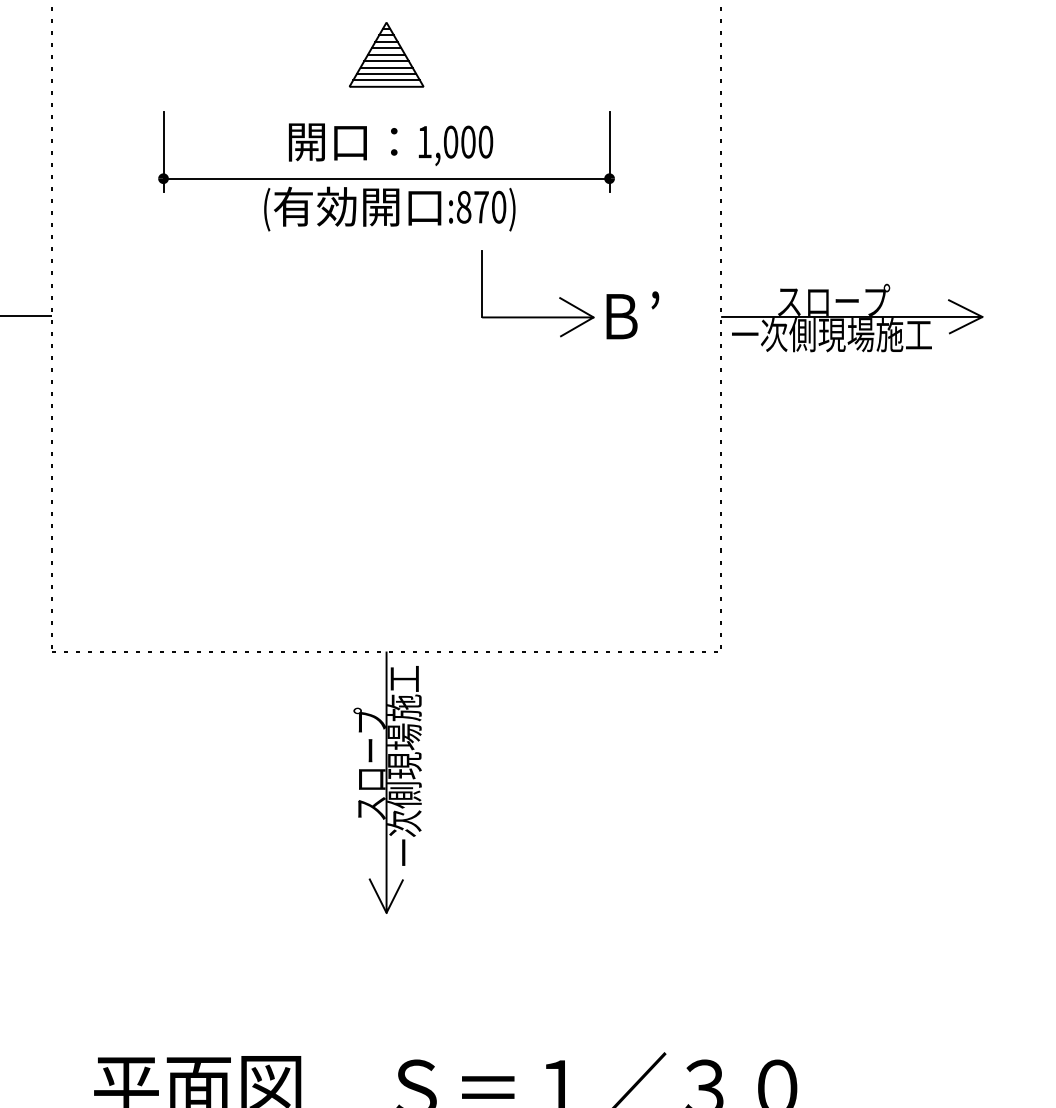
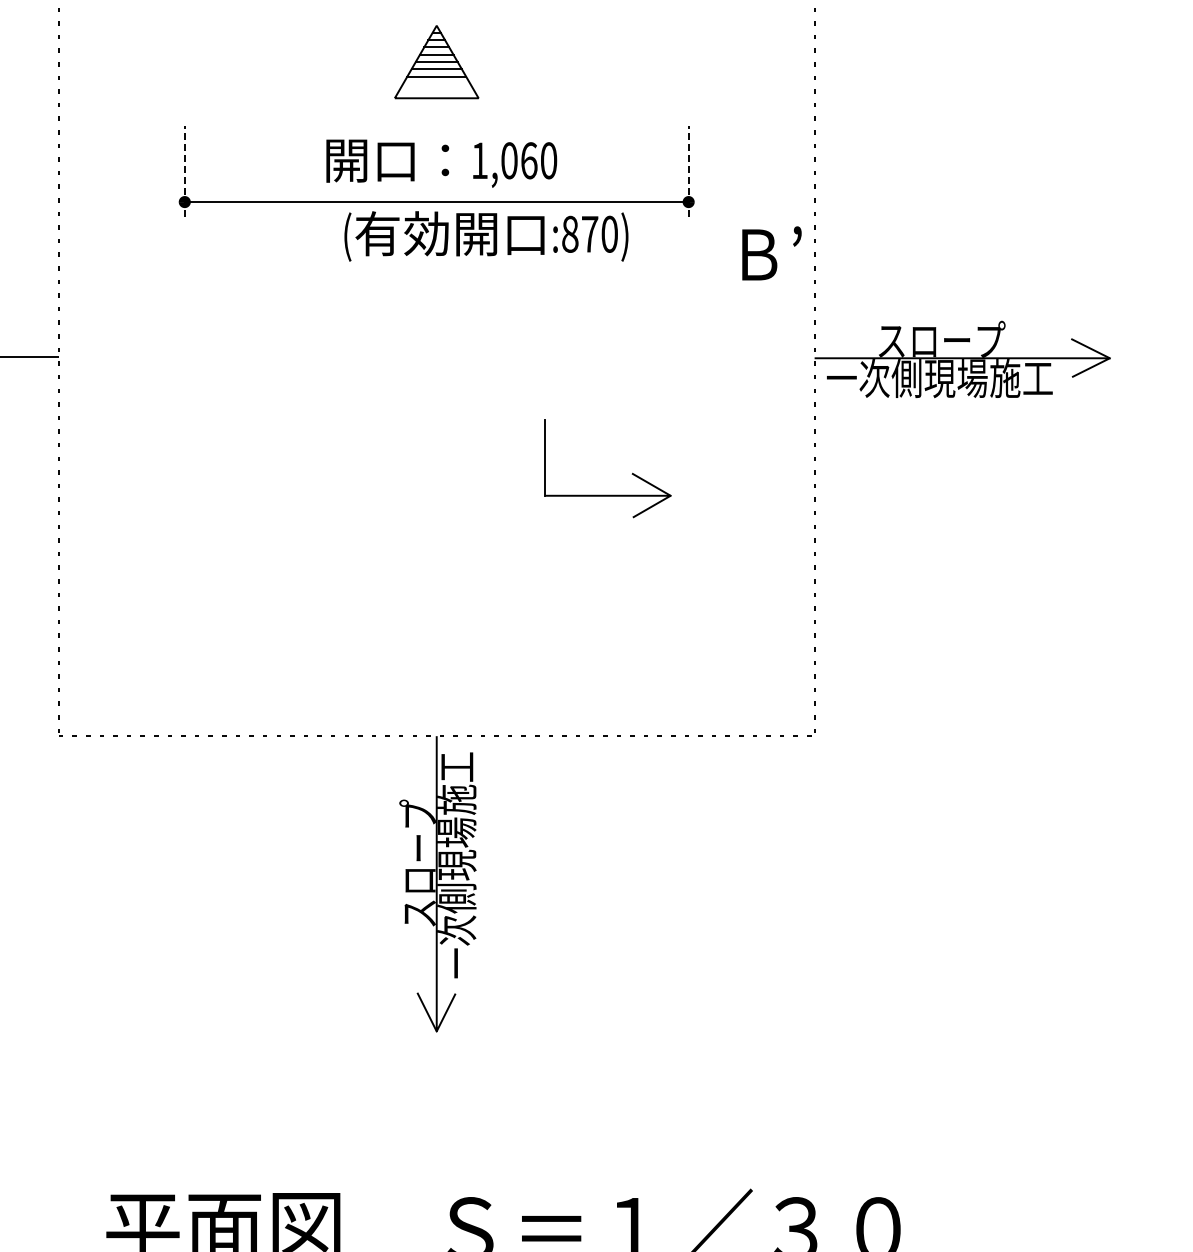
line: (386, 73) -> (436, 83), removed
line: (386, 80) -> (436, 91), removed
text: (468, 141) -> (529, 160), 1,000 -> 1,060
line: (163, 151) -> (184, 171), solid -> dashed
line: (609, 151) -> (688, 171), solid -> dashed
text: (389, 209) -> (486, 236), moved
part: (558, 298) -> (631, 474), moved
text: (632, 315) -> (771, 253), moved

